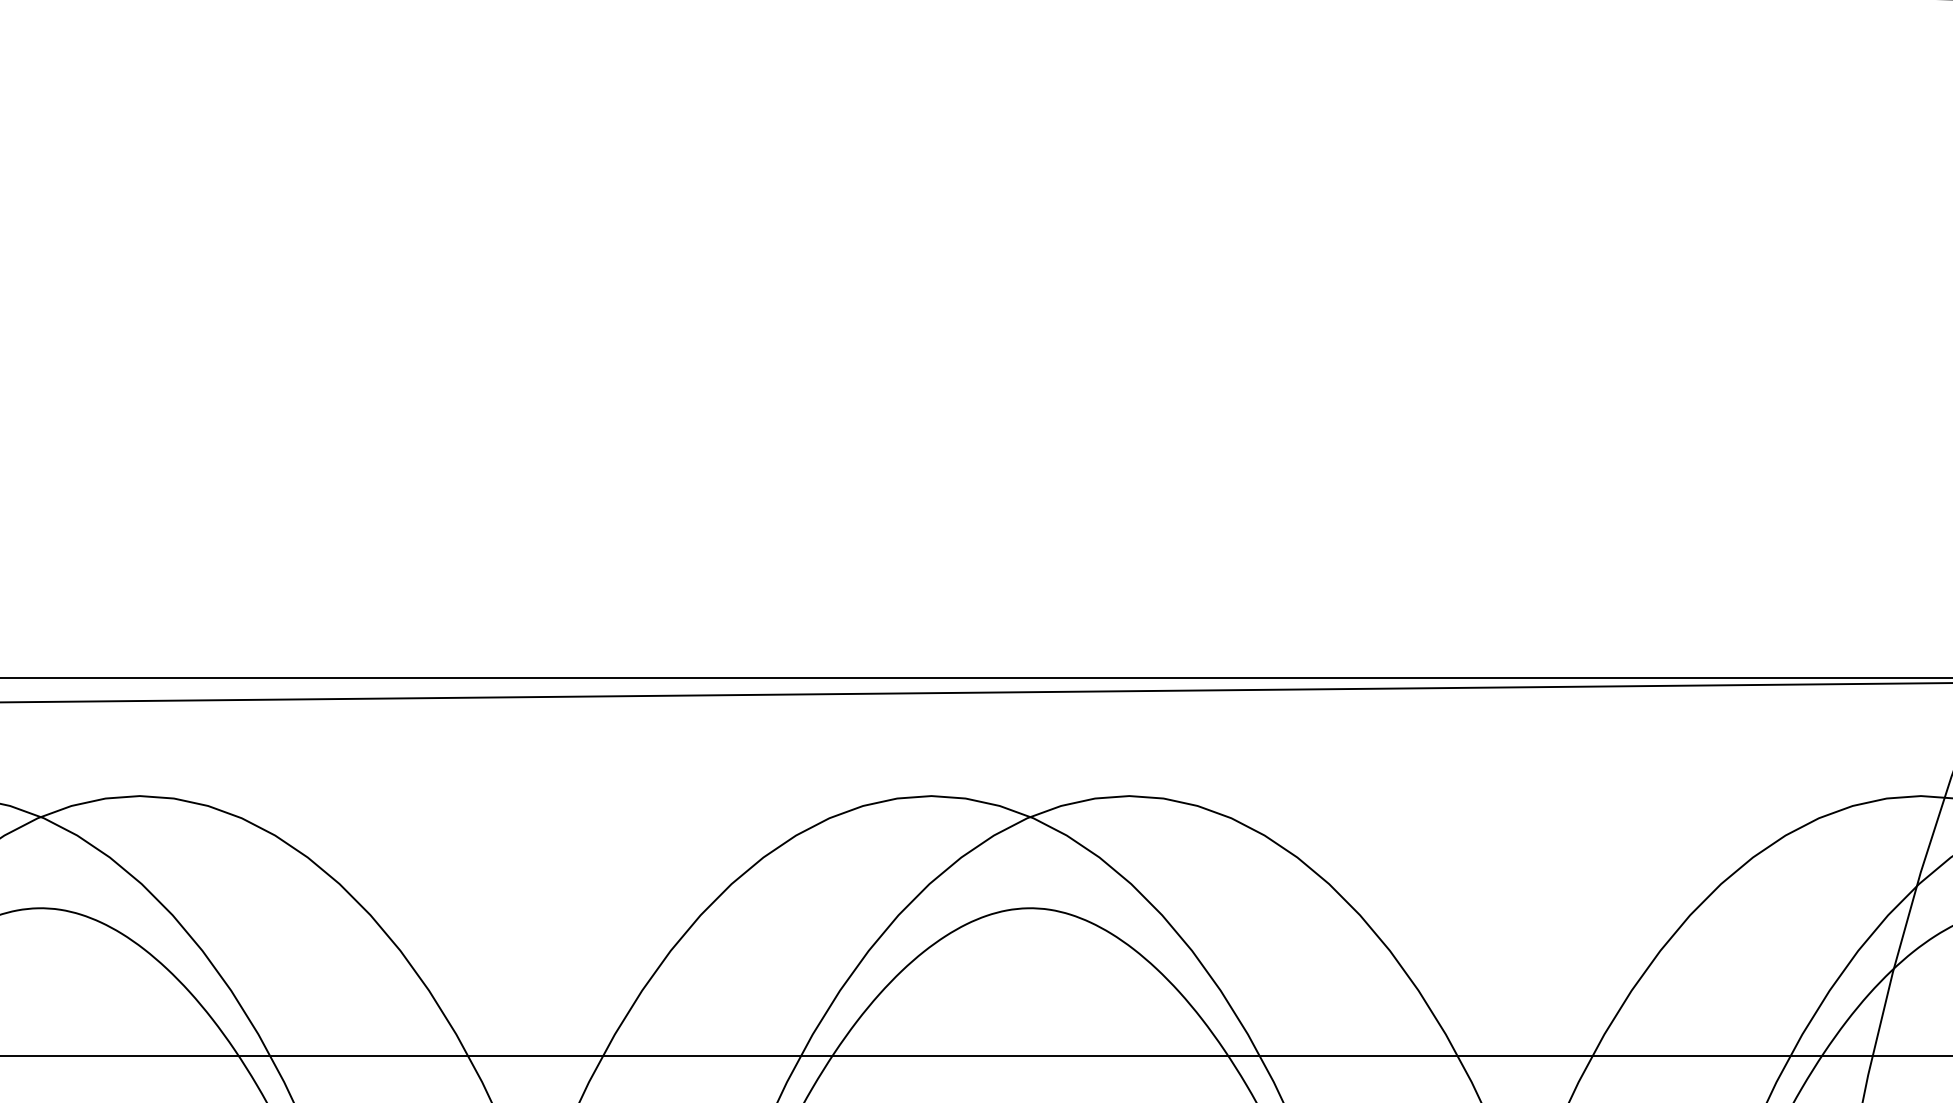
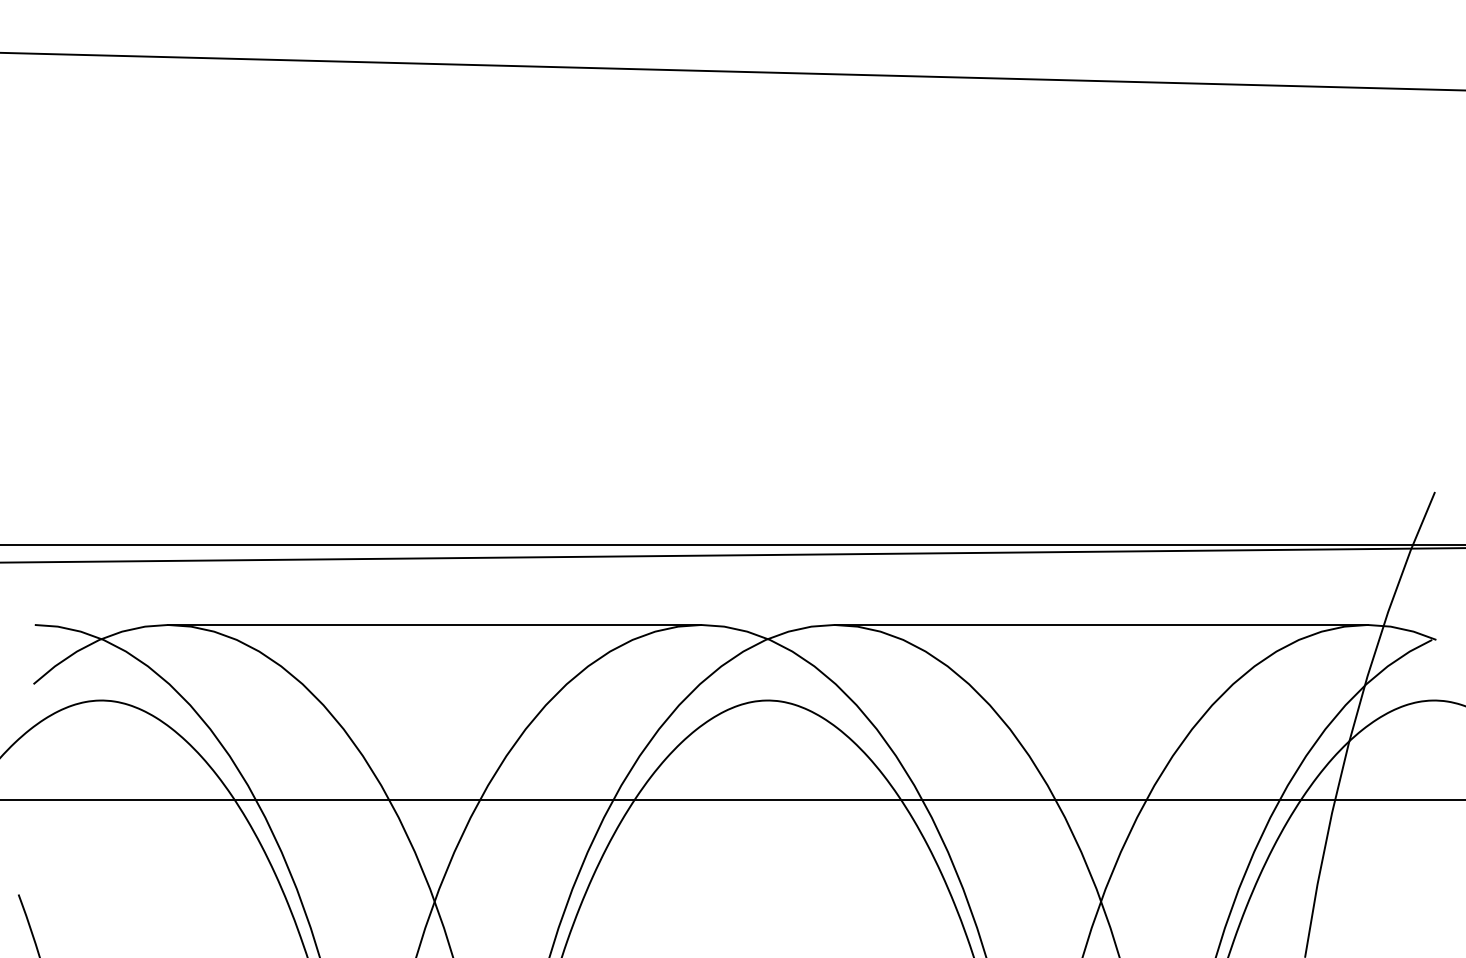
line: (535, 795) -> (434, 624), added
line: (1524, 795) -> (1100, 624), added

